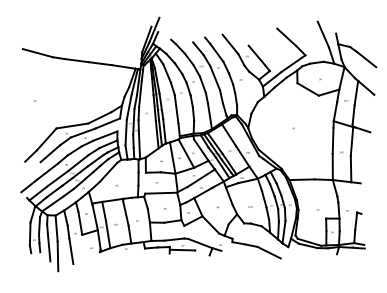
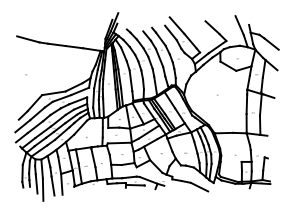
line: (238, 34) -> (176, 25), added
line: (30, 170) -> (22, 126), added
line: (83, 248) -> (62, 184), added

